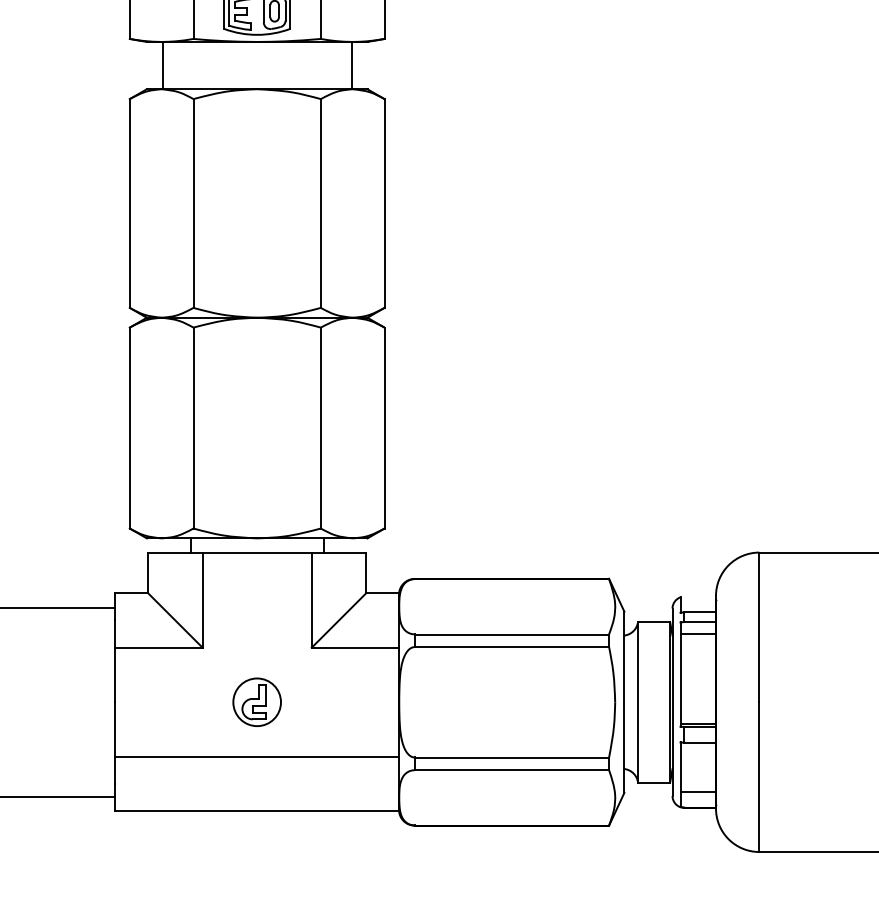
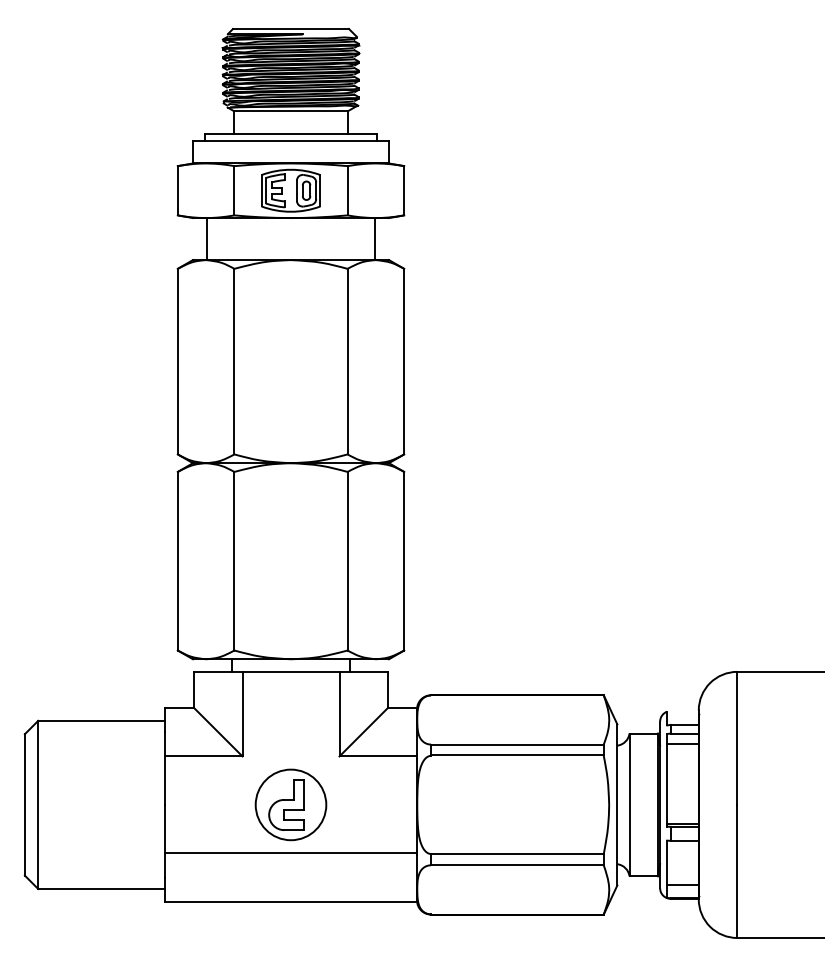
part: (256, 701) -> (290, 804), size x1.67

